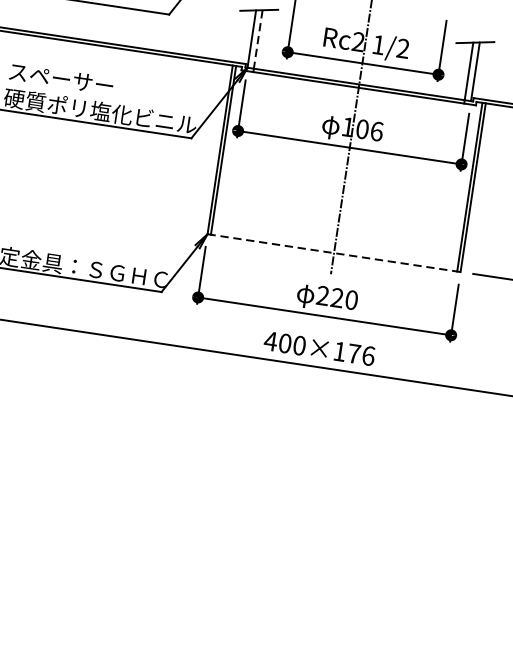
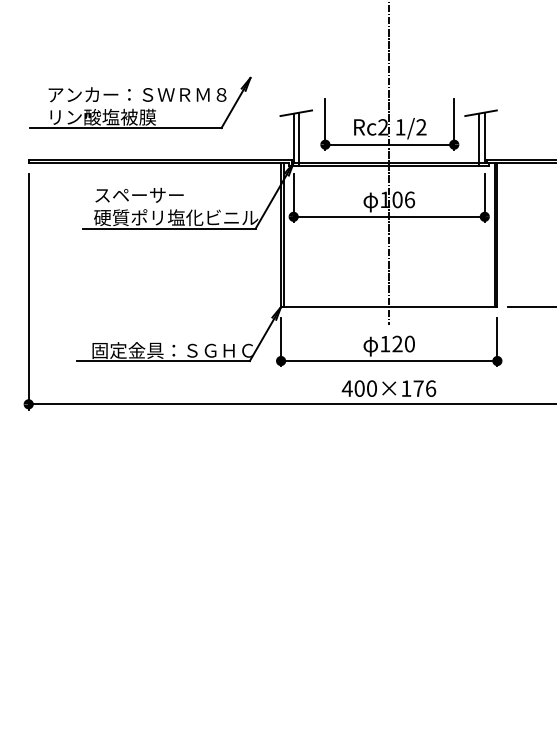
line: (258, 39) -> (299, 137), dashed -> solid
line: (334, 252) -> (389, 306), dashed -> solid
text: (323, 295) -> (385, 343), 220 -> 120

